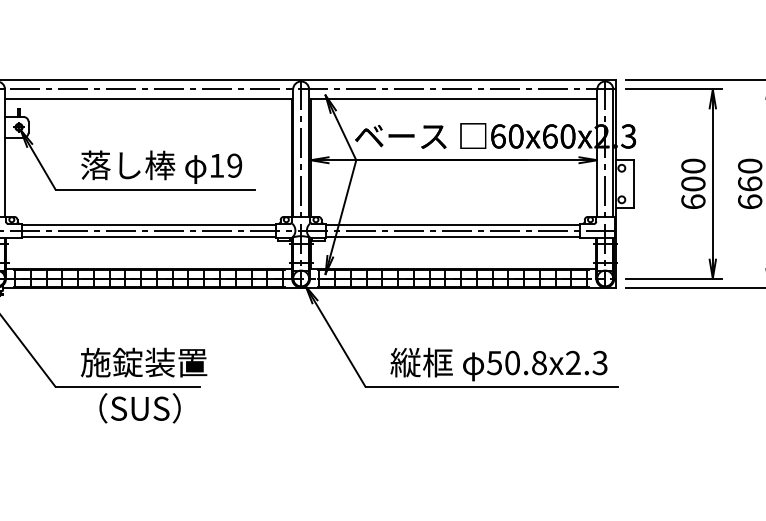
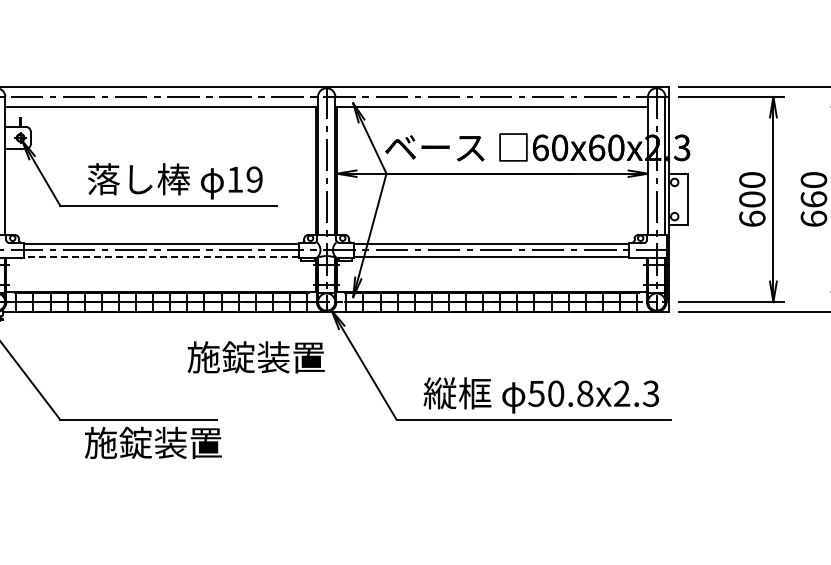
line: (148, 236) -> (161, 256), solid -> dashed
text: (143, 362) -> (255, 357), moved
text: (140, 407) -> (152, 442), （SUS） -> 施錠装置

